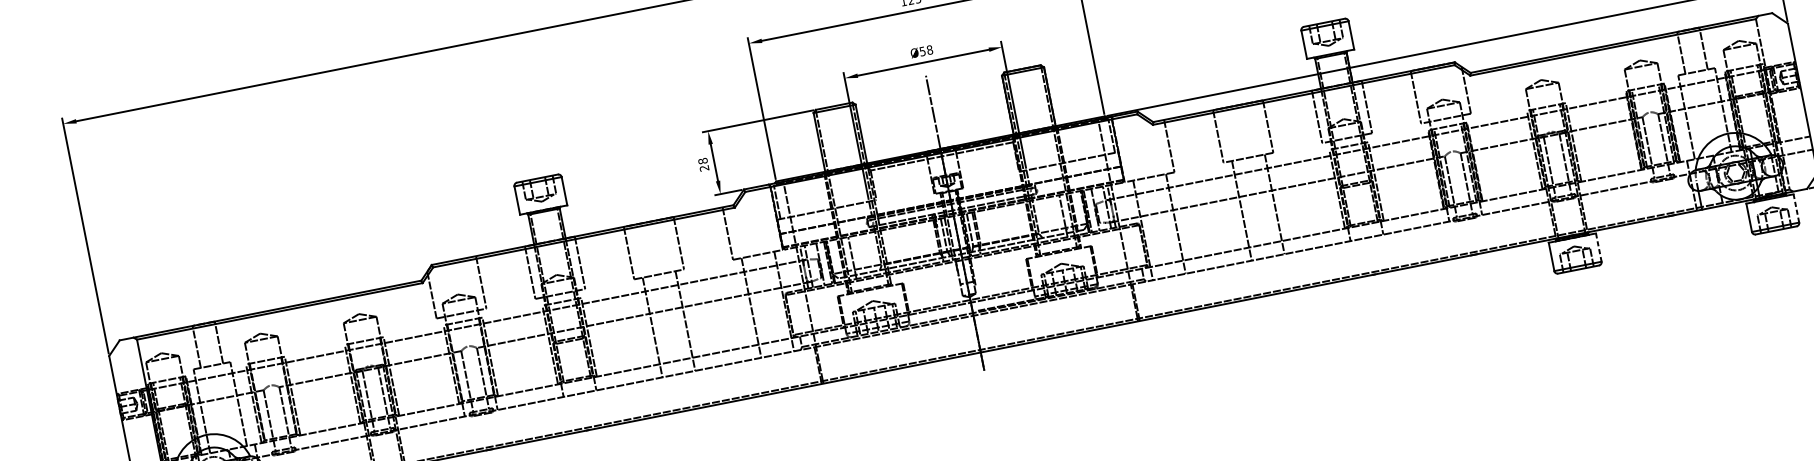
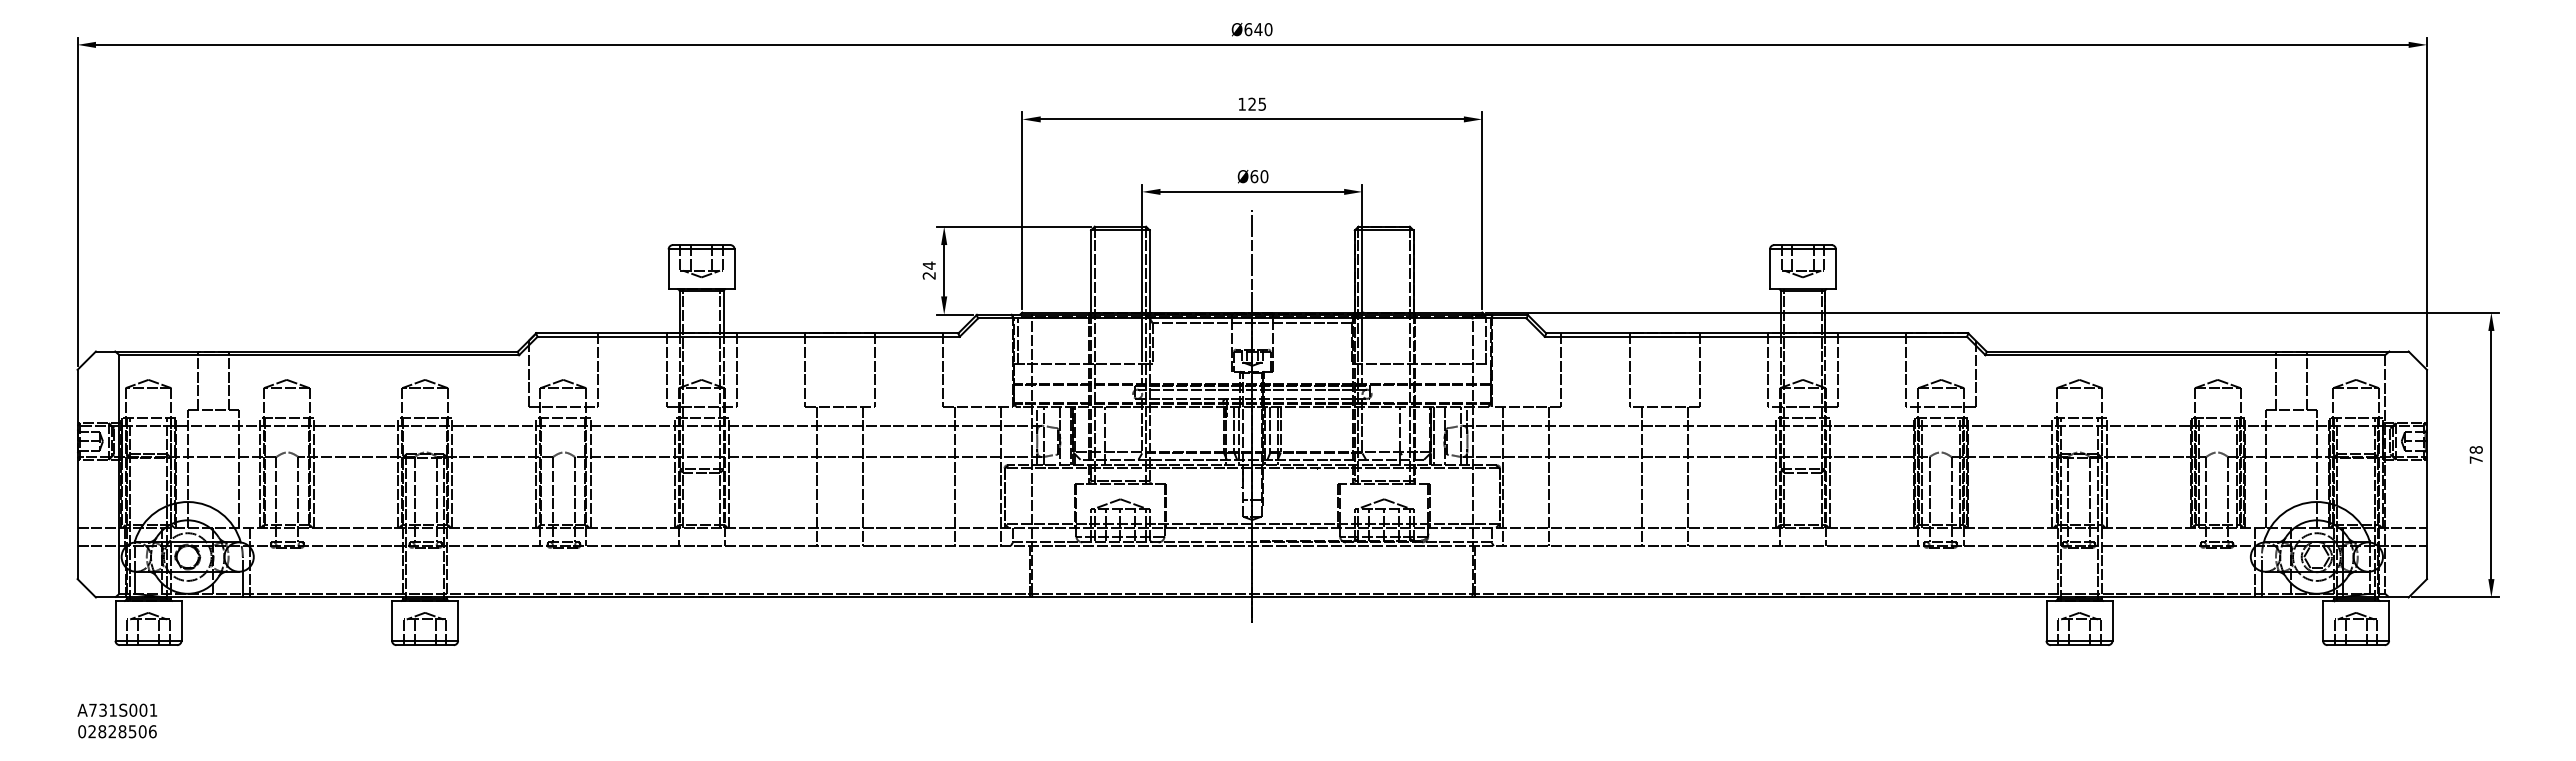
text: (926, 50) -> (1259, 176), Ø58 -> Ø60
text: (702, 161) -> (928, 265), 28 -> 24
line: (1796, 208) -> (2389, 620), dashed -> solid
line: (1598, 247) -> (2112, 620), dashed -> solid

